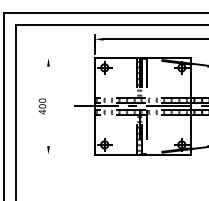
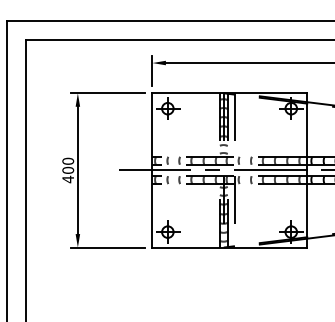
line: (67, 58) -> (108, 93), added
line: (48, 106) -> (77, 170), added
line: (67, 154) -> (108, 247), added

